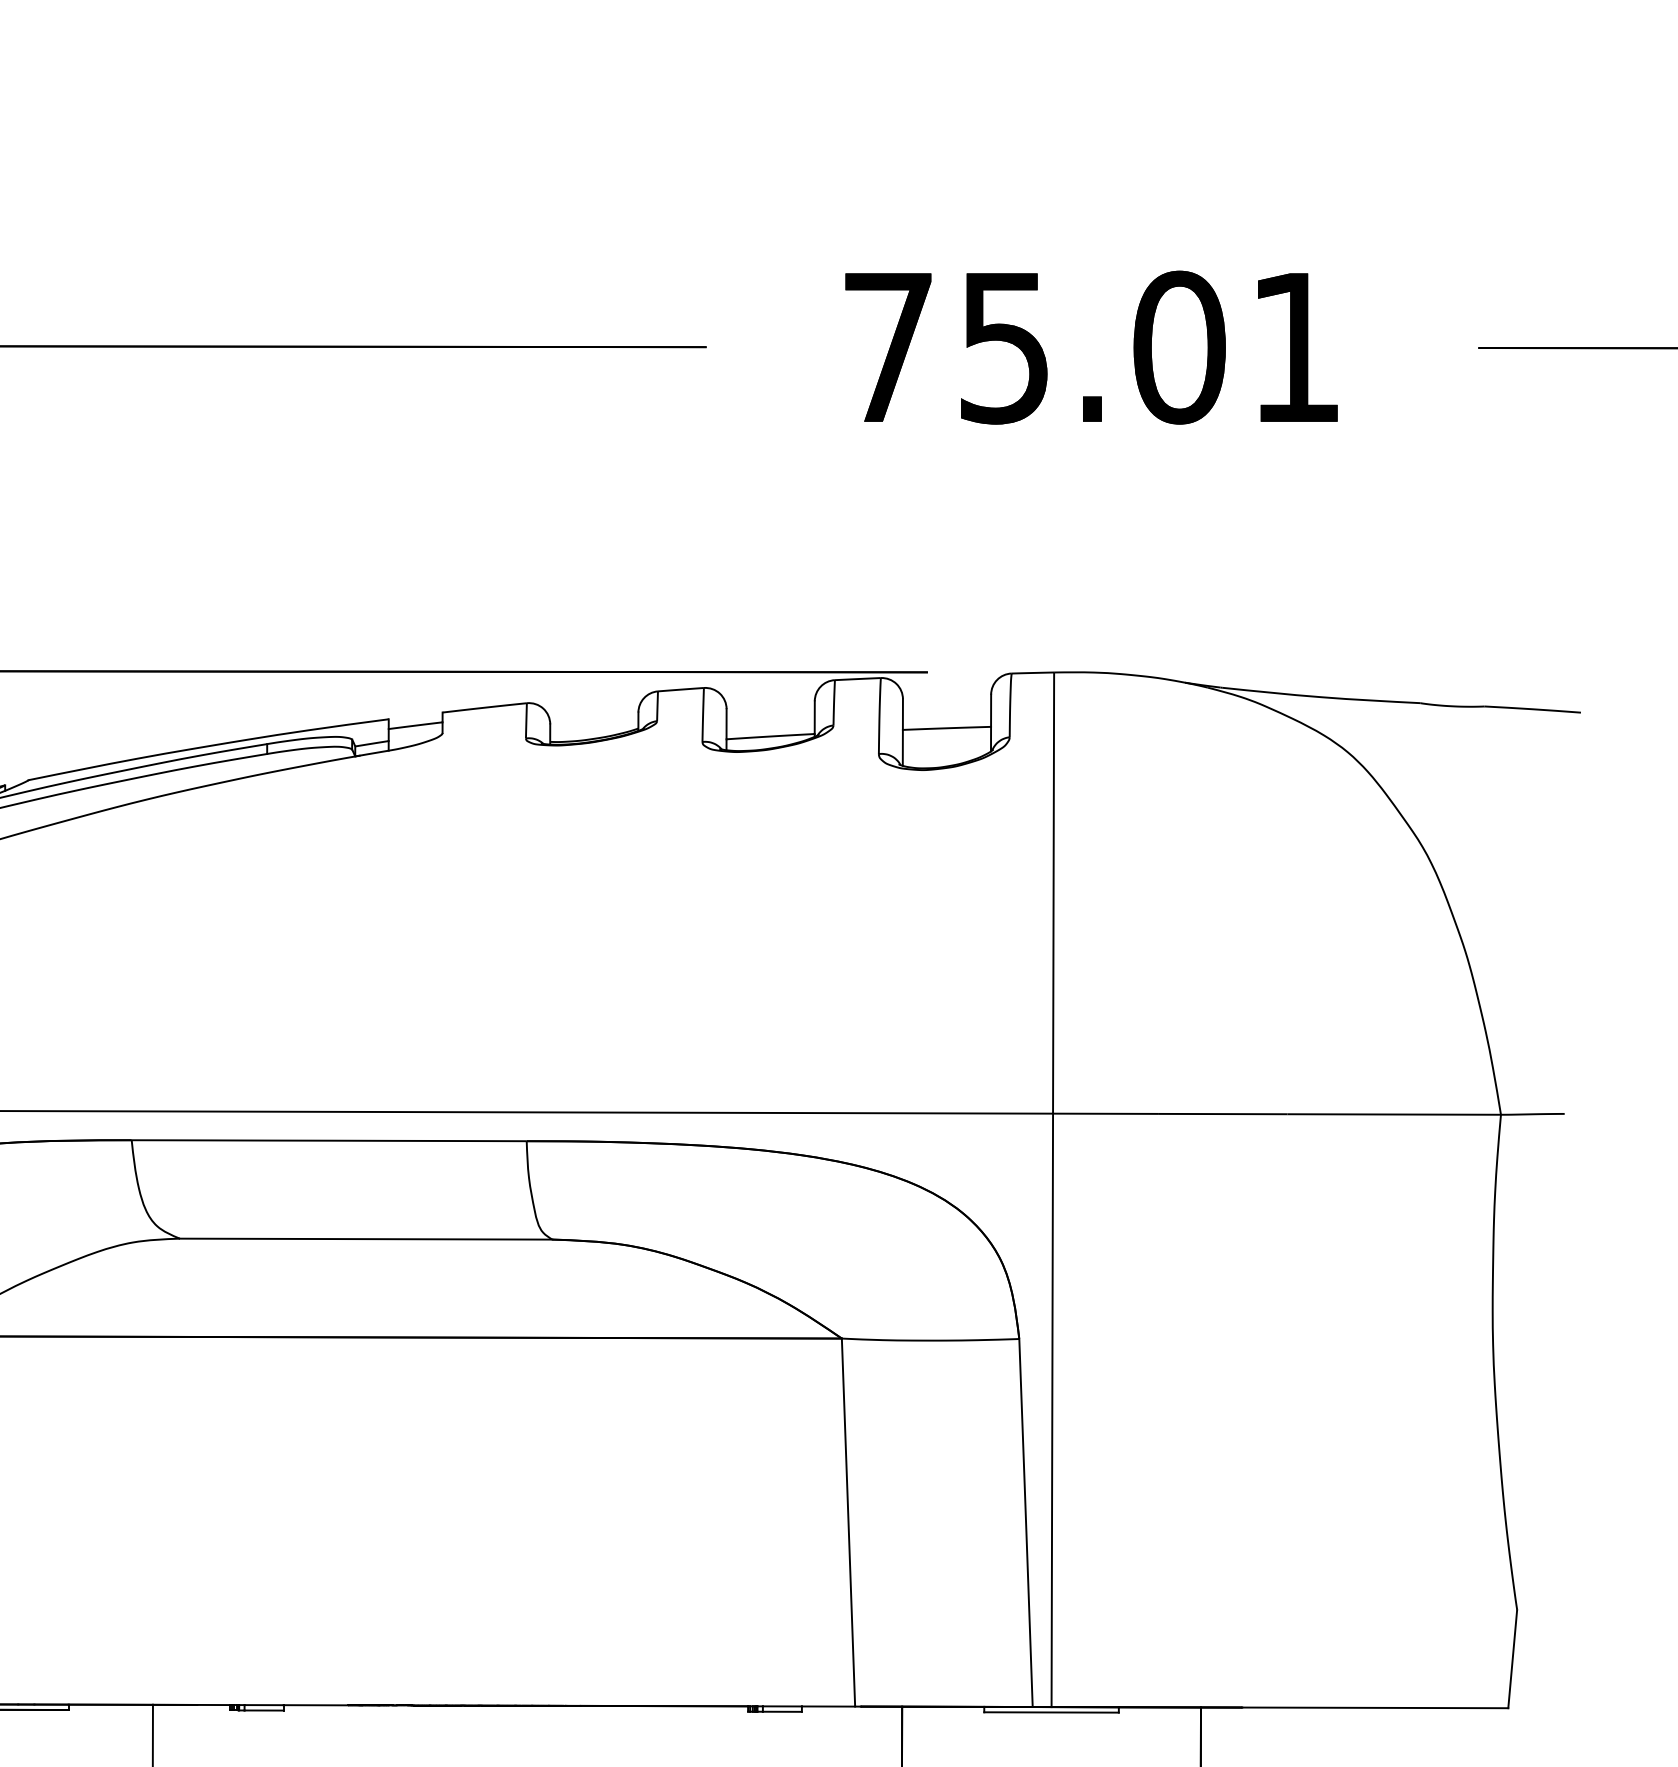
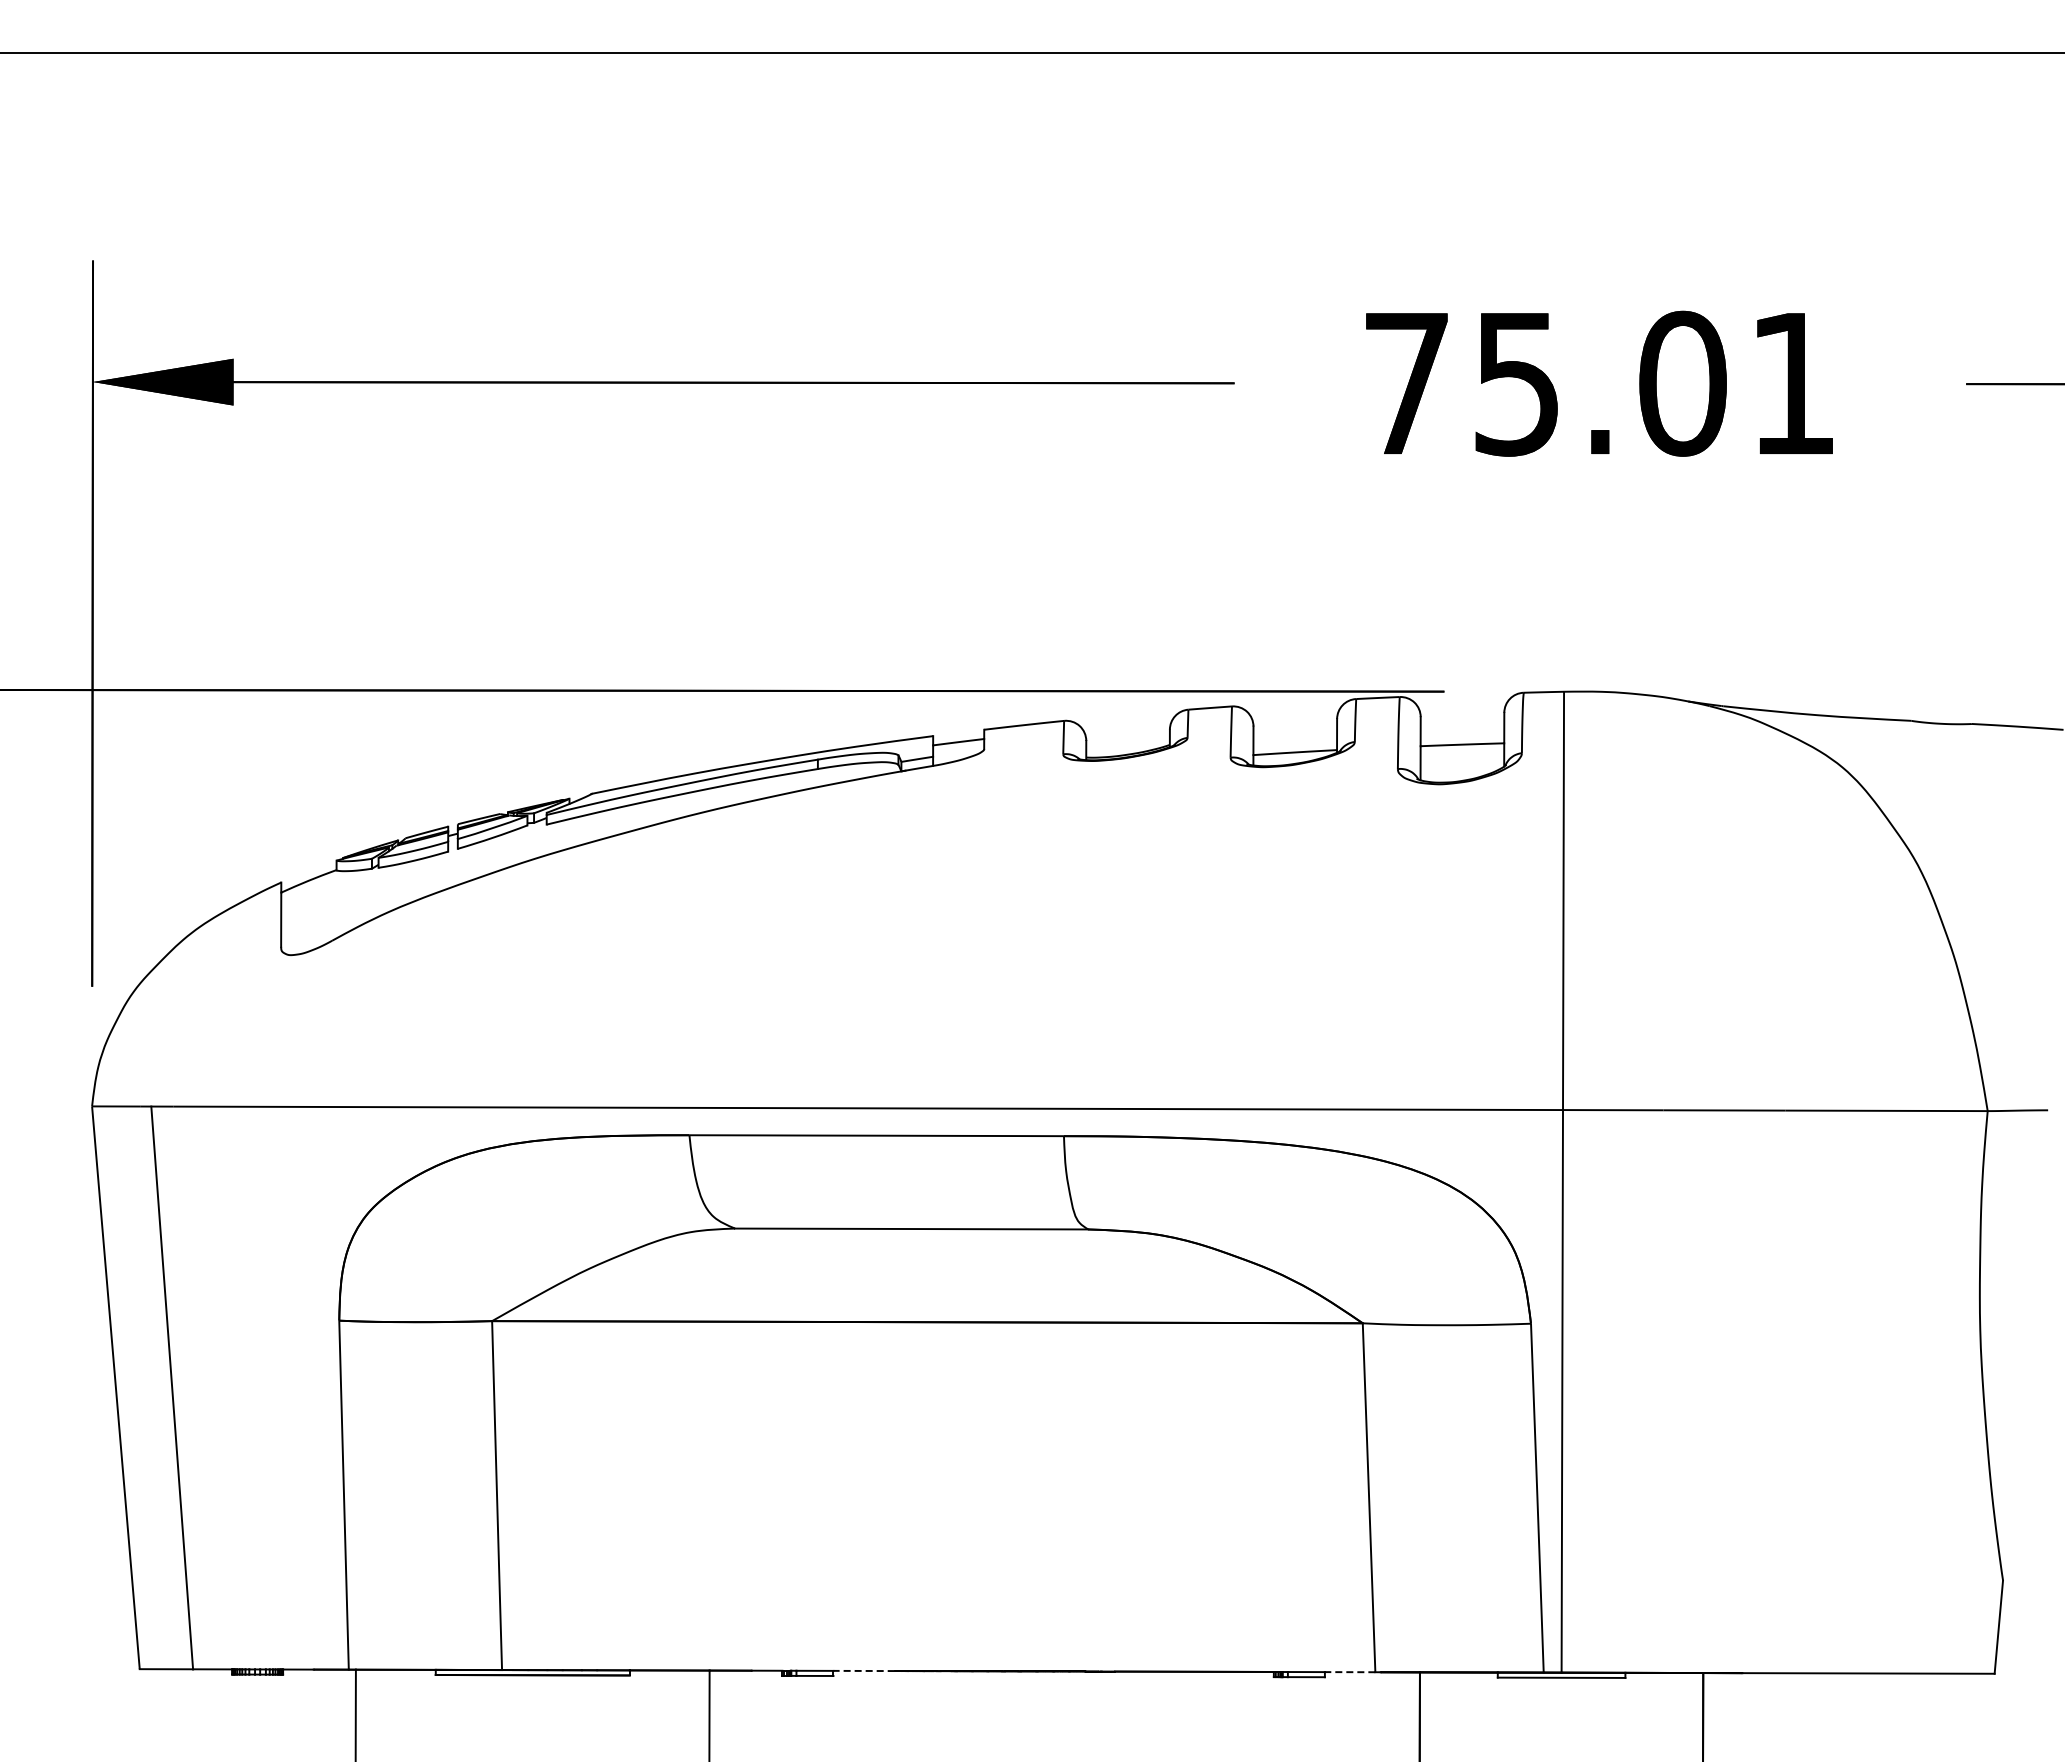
line: (316, 1704) -> (864, 1670), solid -> dashed
line: (827, 1706) -> (1349, 1672), solid -> dashed

